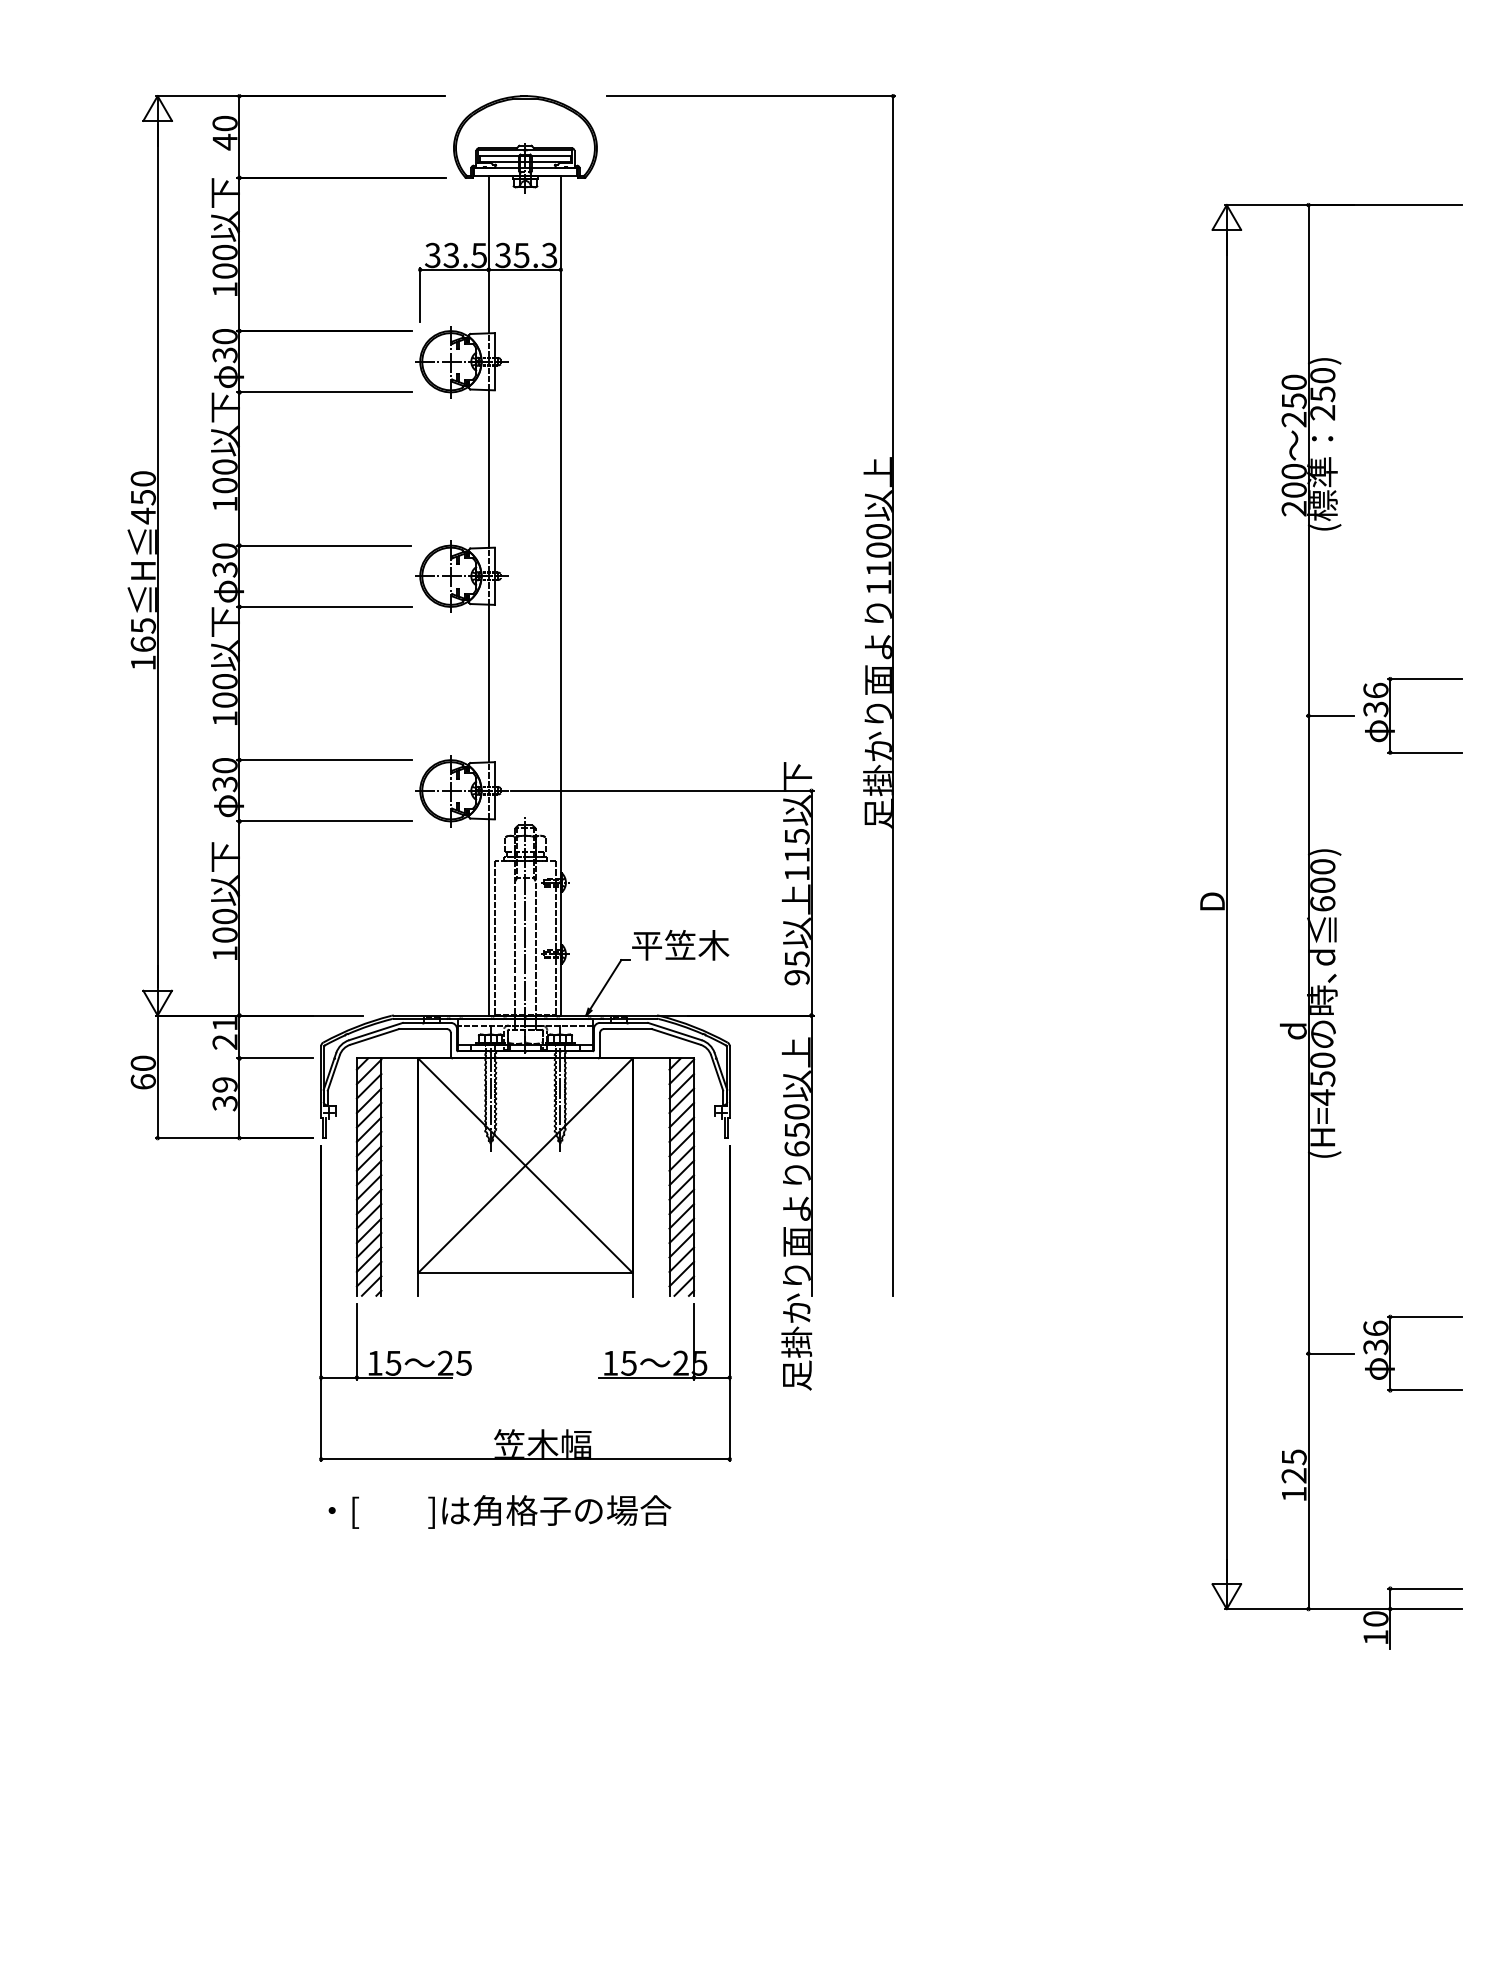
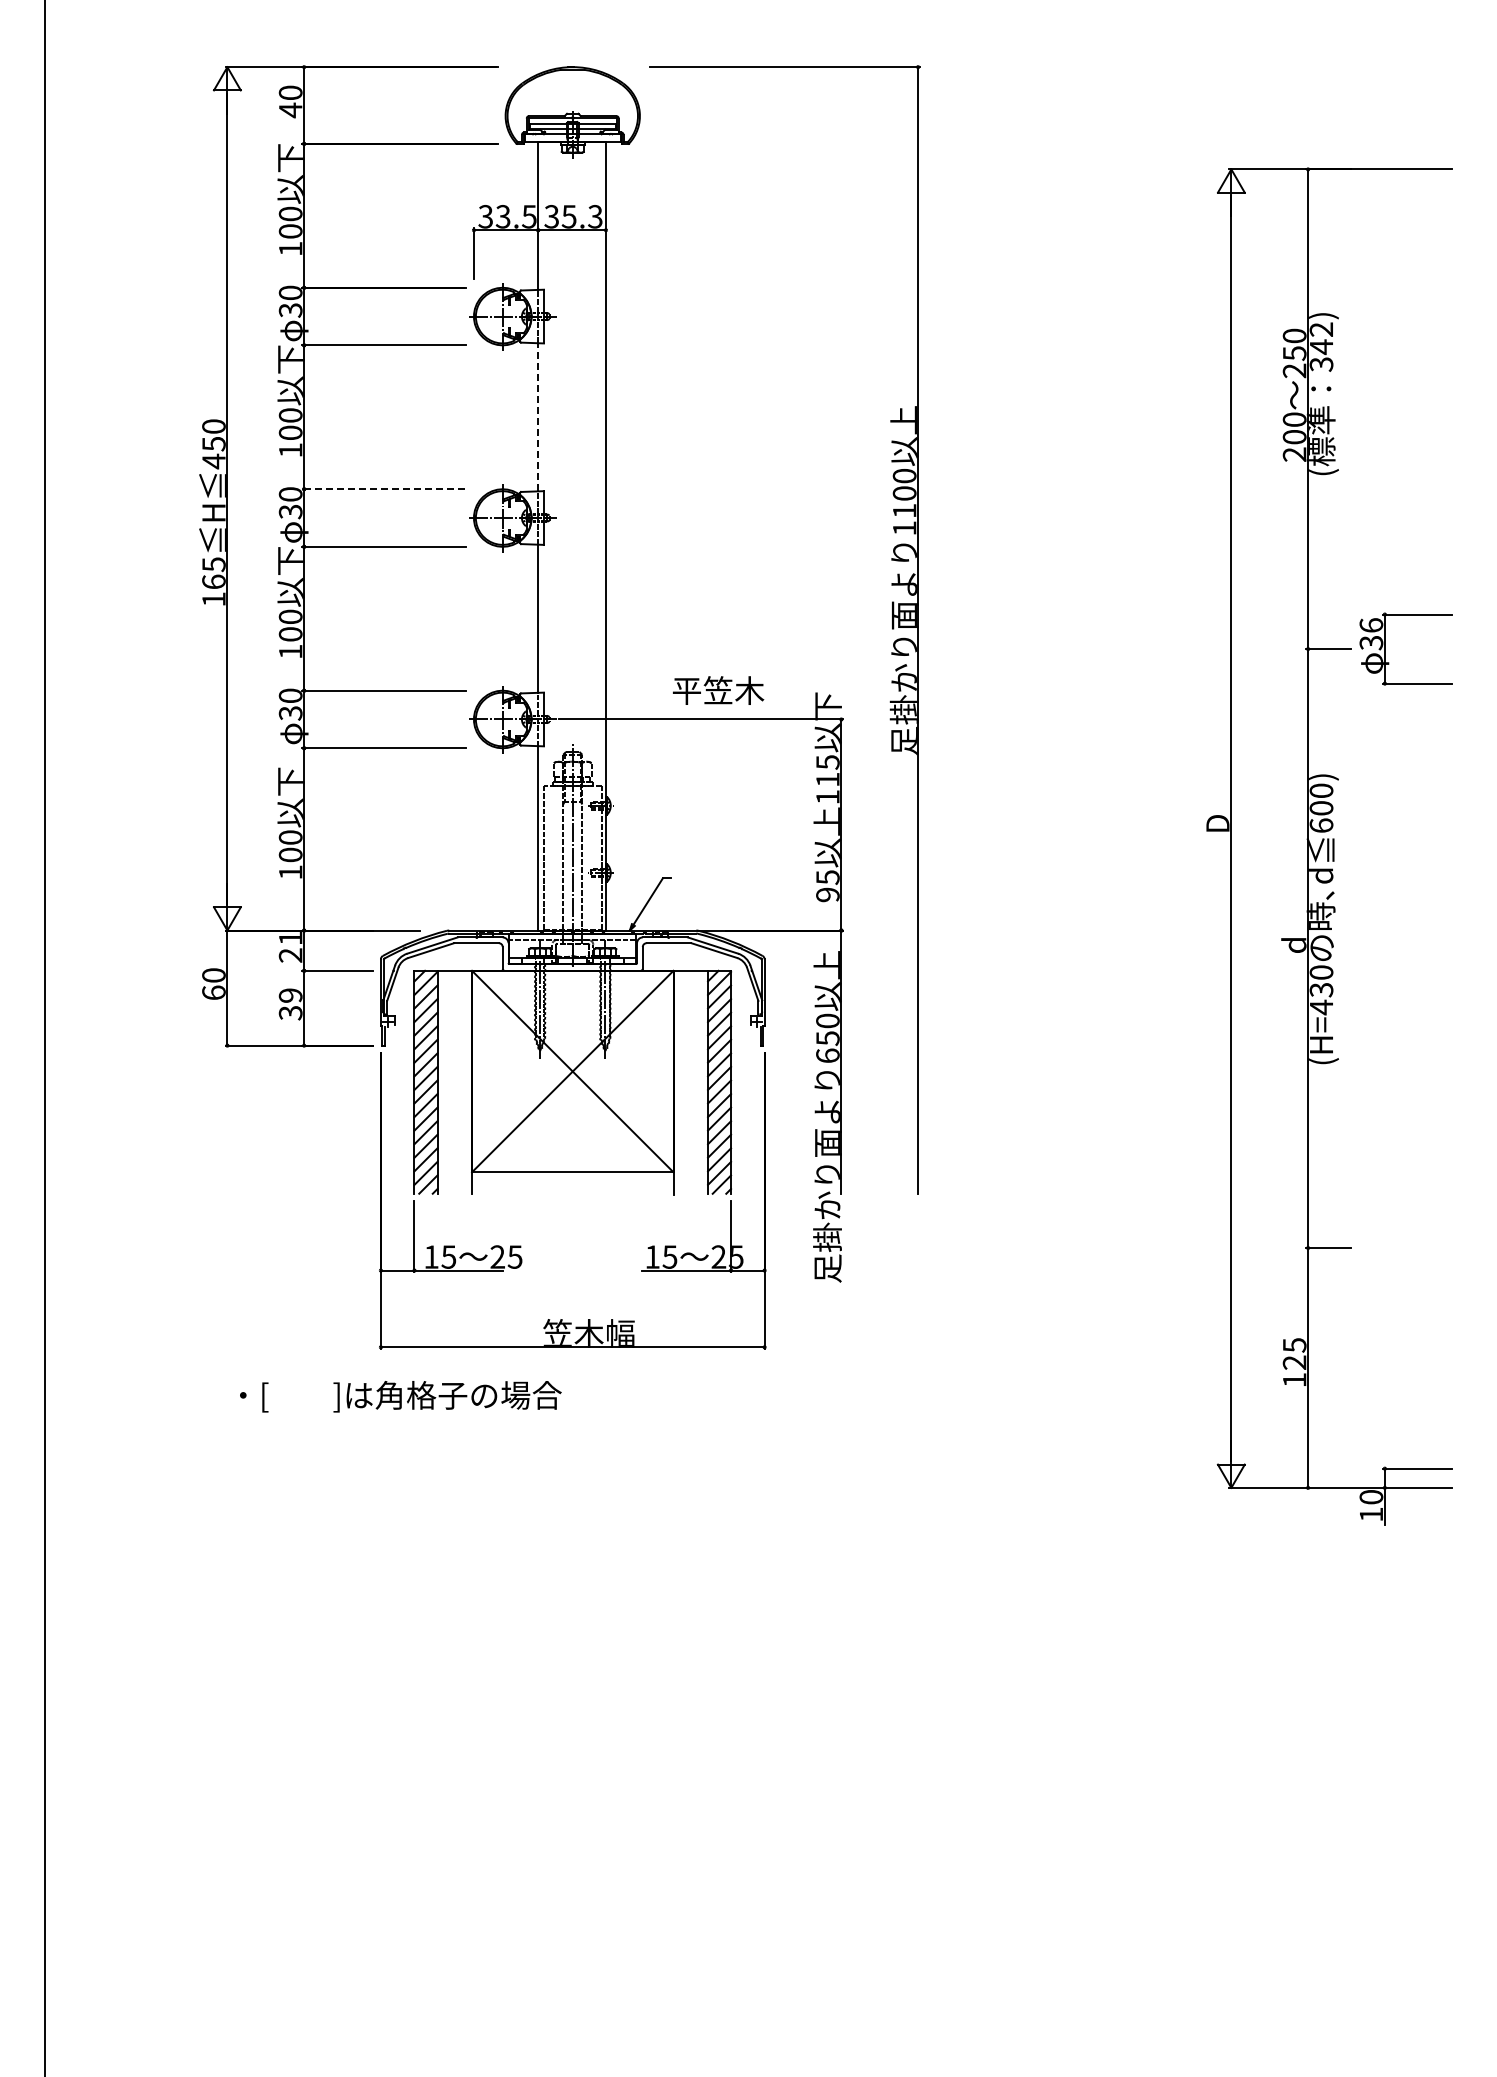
text: (1322, 393) -> (1321, 346), 250) -> 342)
line: (488, 469) -> (538, 417), solid -> dashed
line: (323, 545) -> (383, 489), solid -> dashed
text: (680, 945) -> (718, 690), moved
text: (1321, 1078) -> (1320, 989), (H=450 -> (H=430
part: (1390, 1353) -> (1385, 1247), removed
text: (499, 1511) -> (400, 1396), moved

